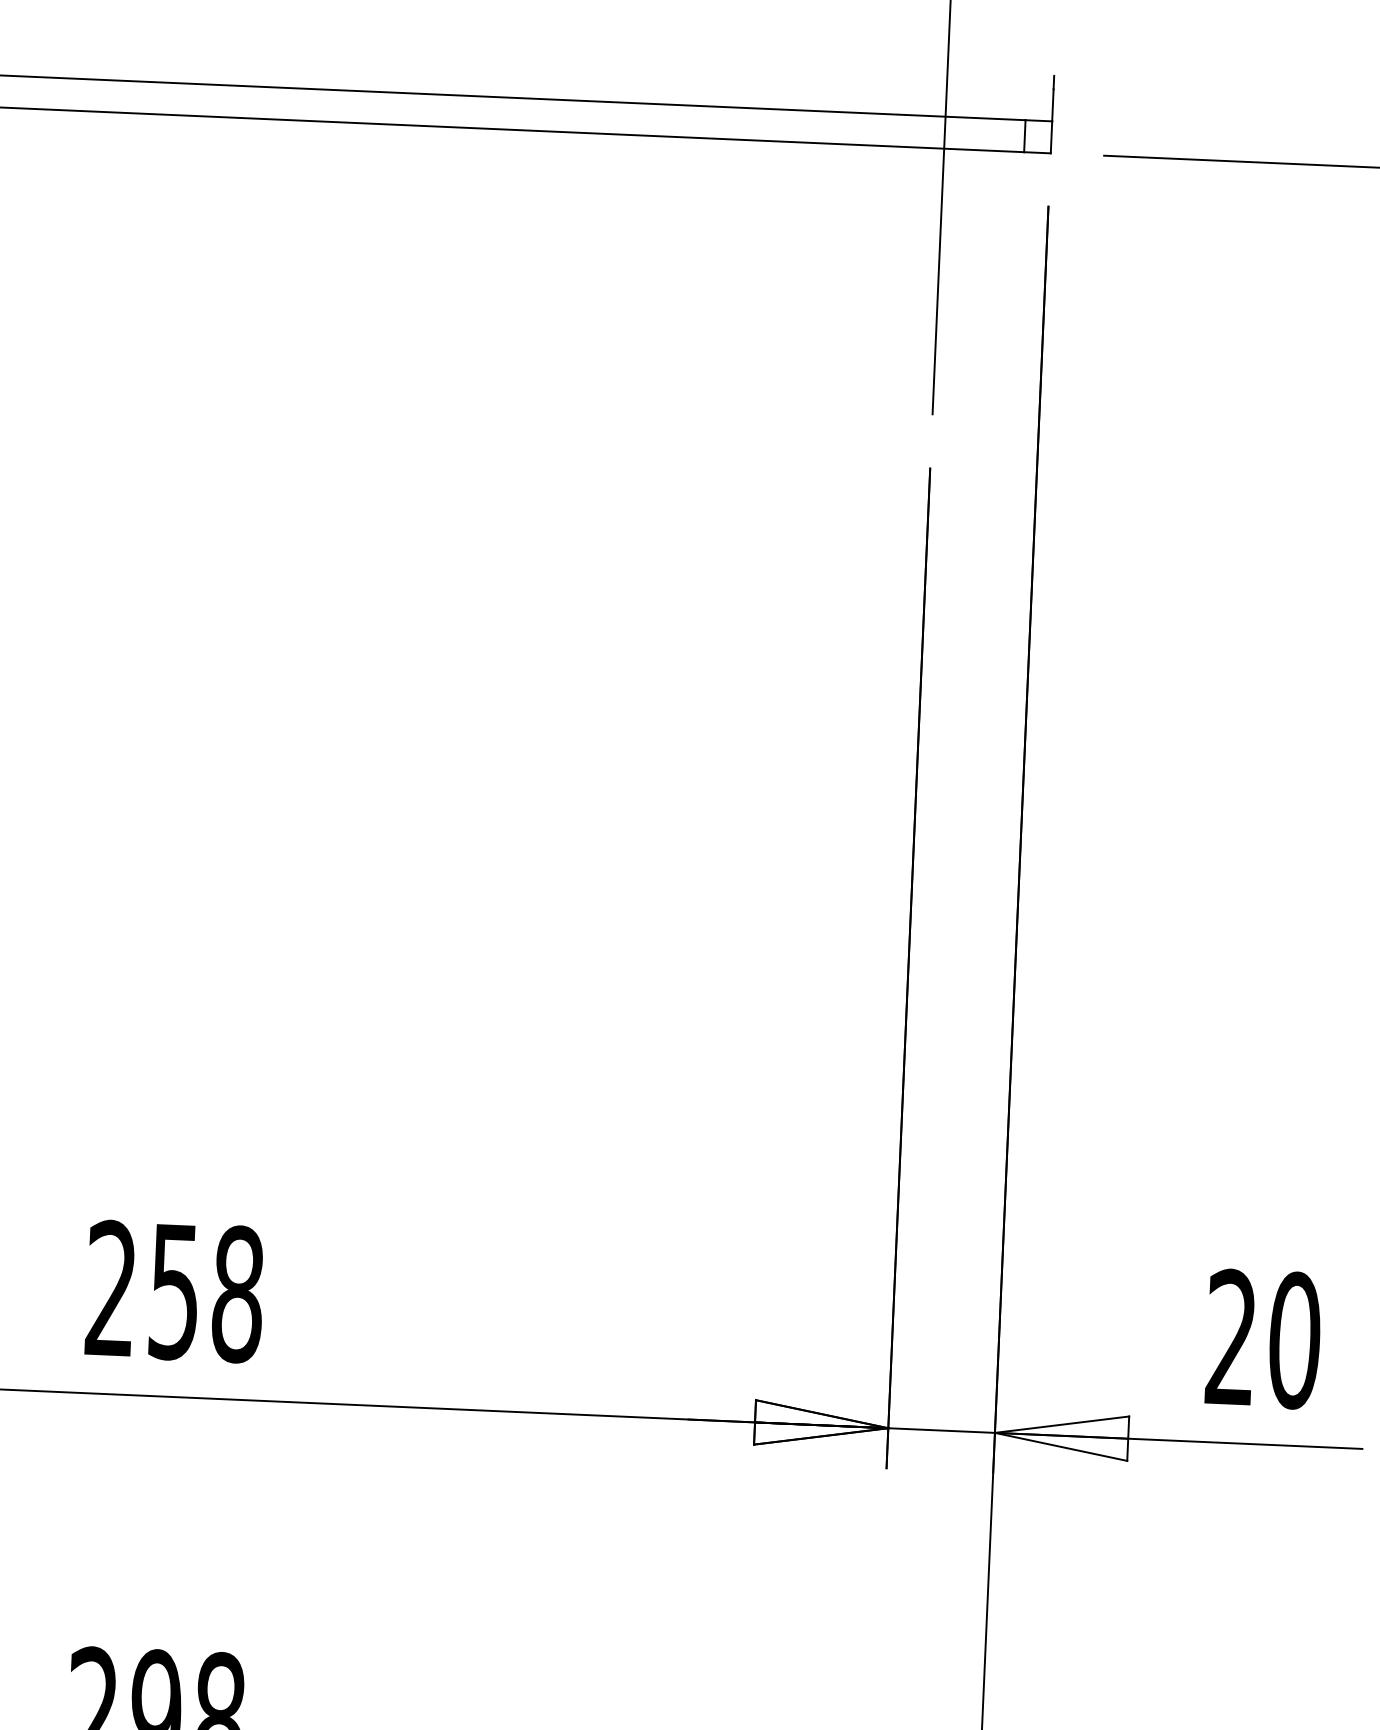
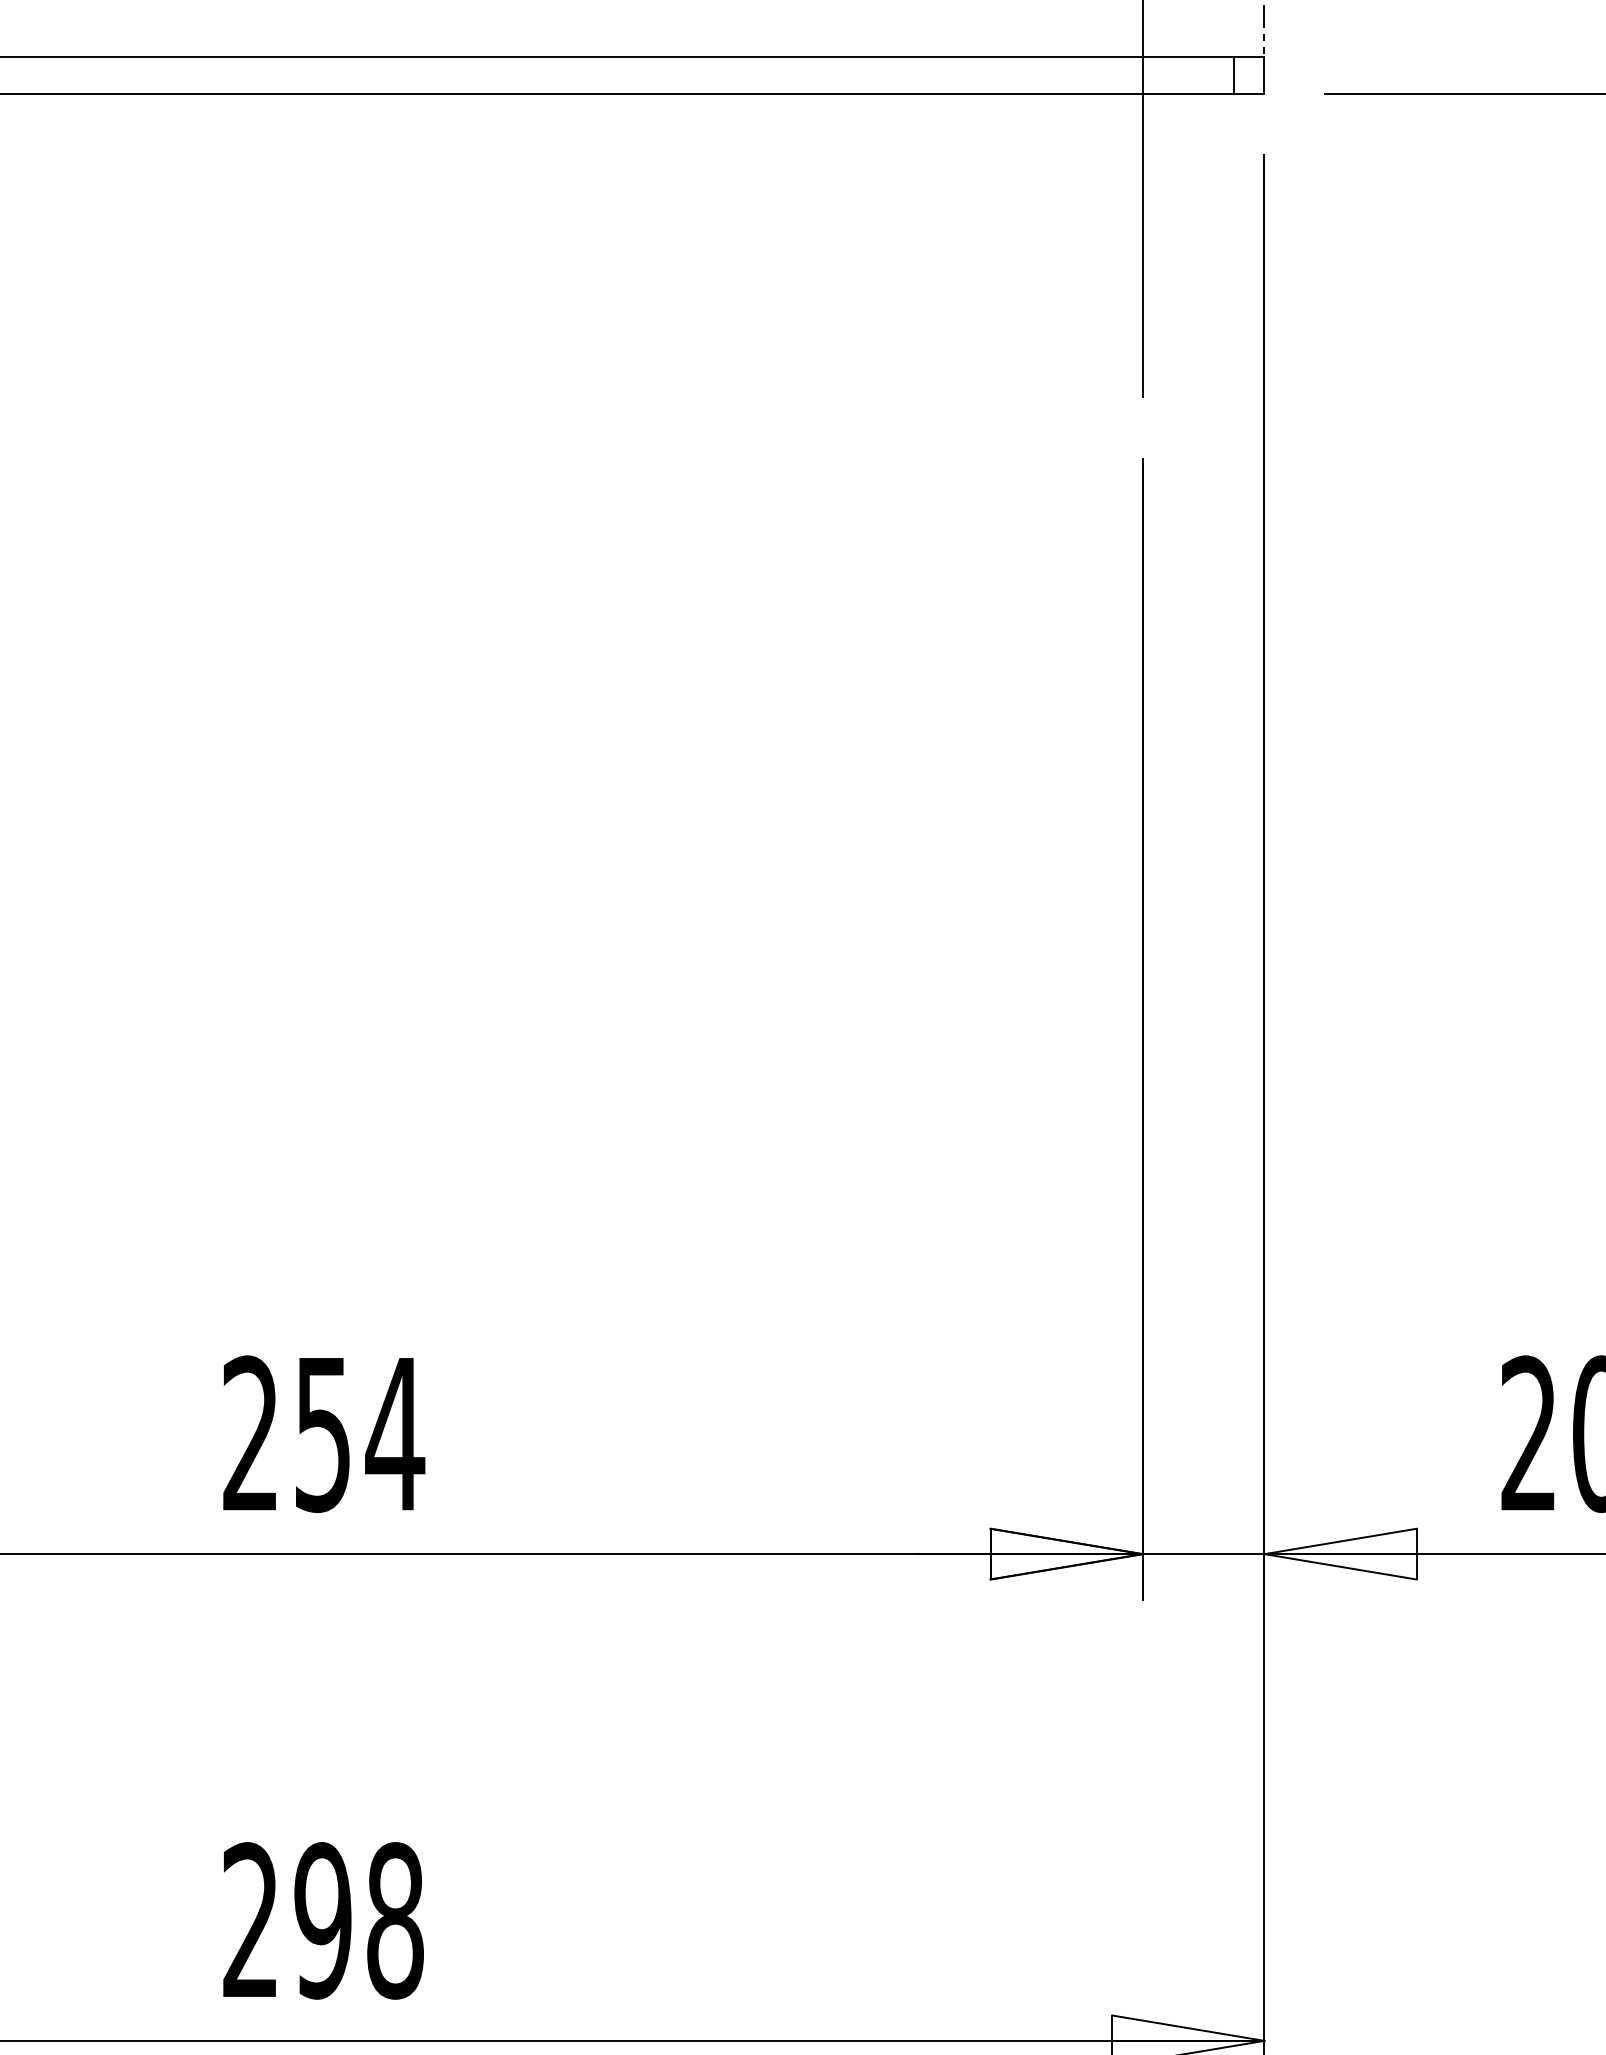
line: (1052, 105) -> (1264, 39), solid -> dashed
text: (238, 1294) -> (395, 1434), 258 -> 254

